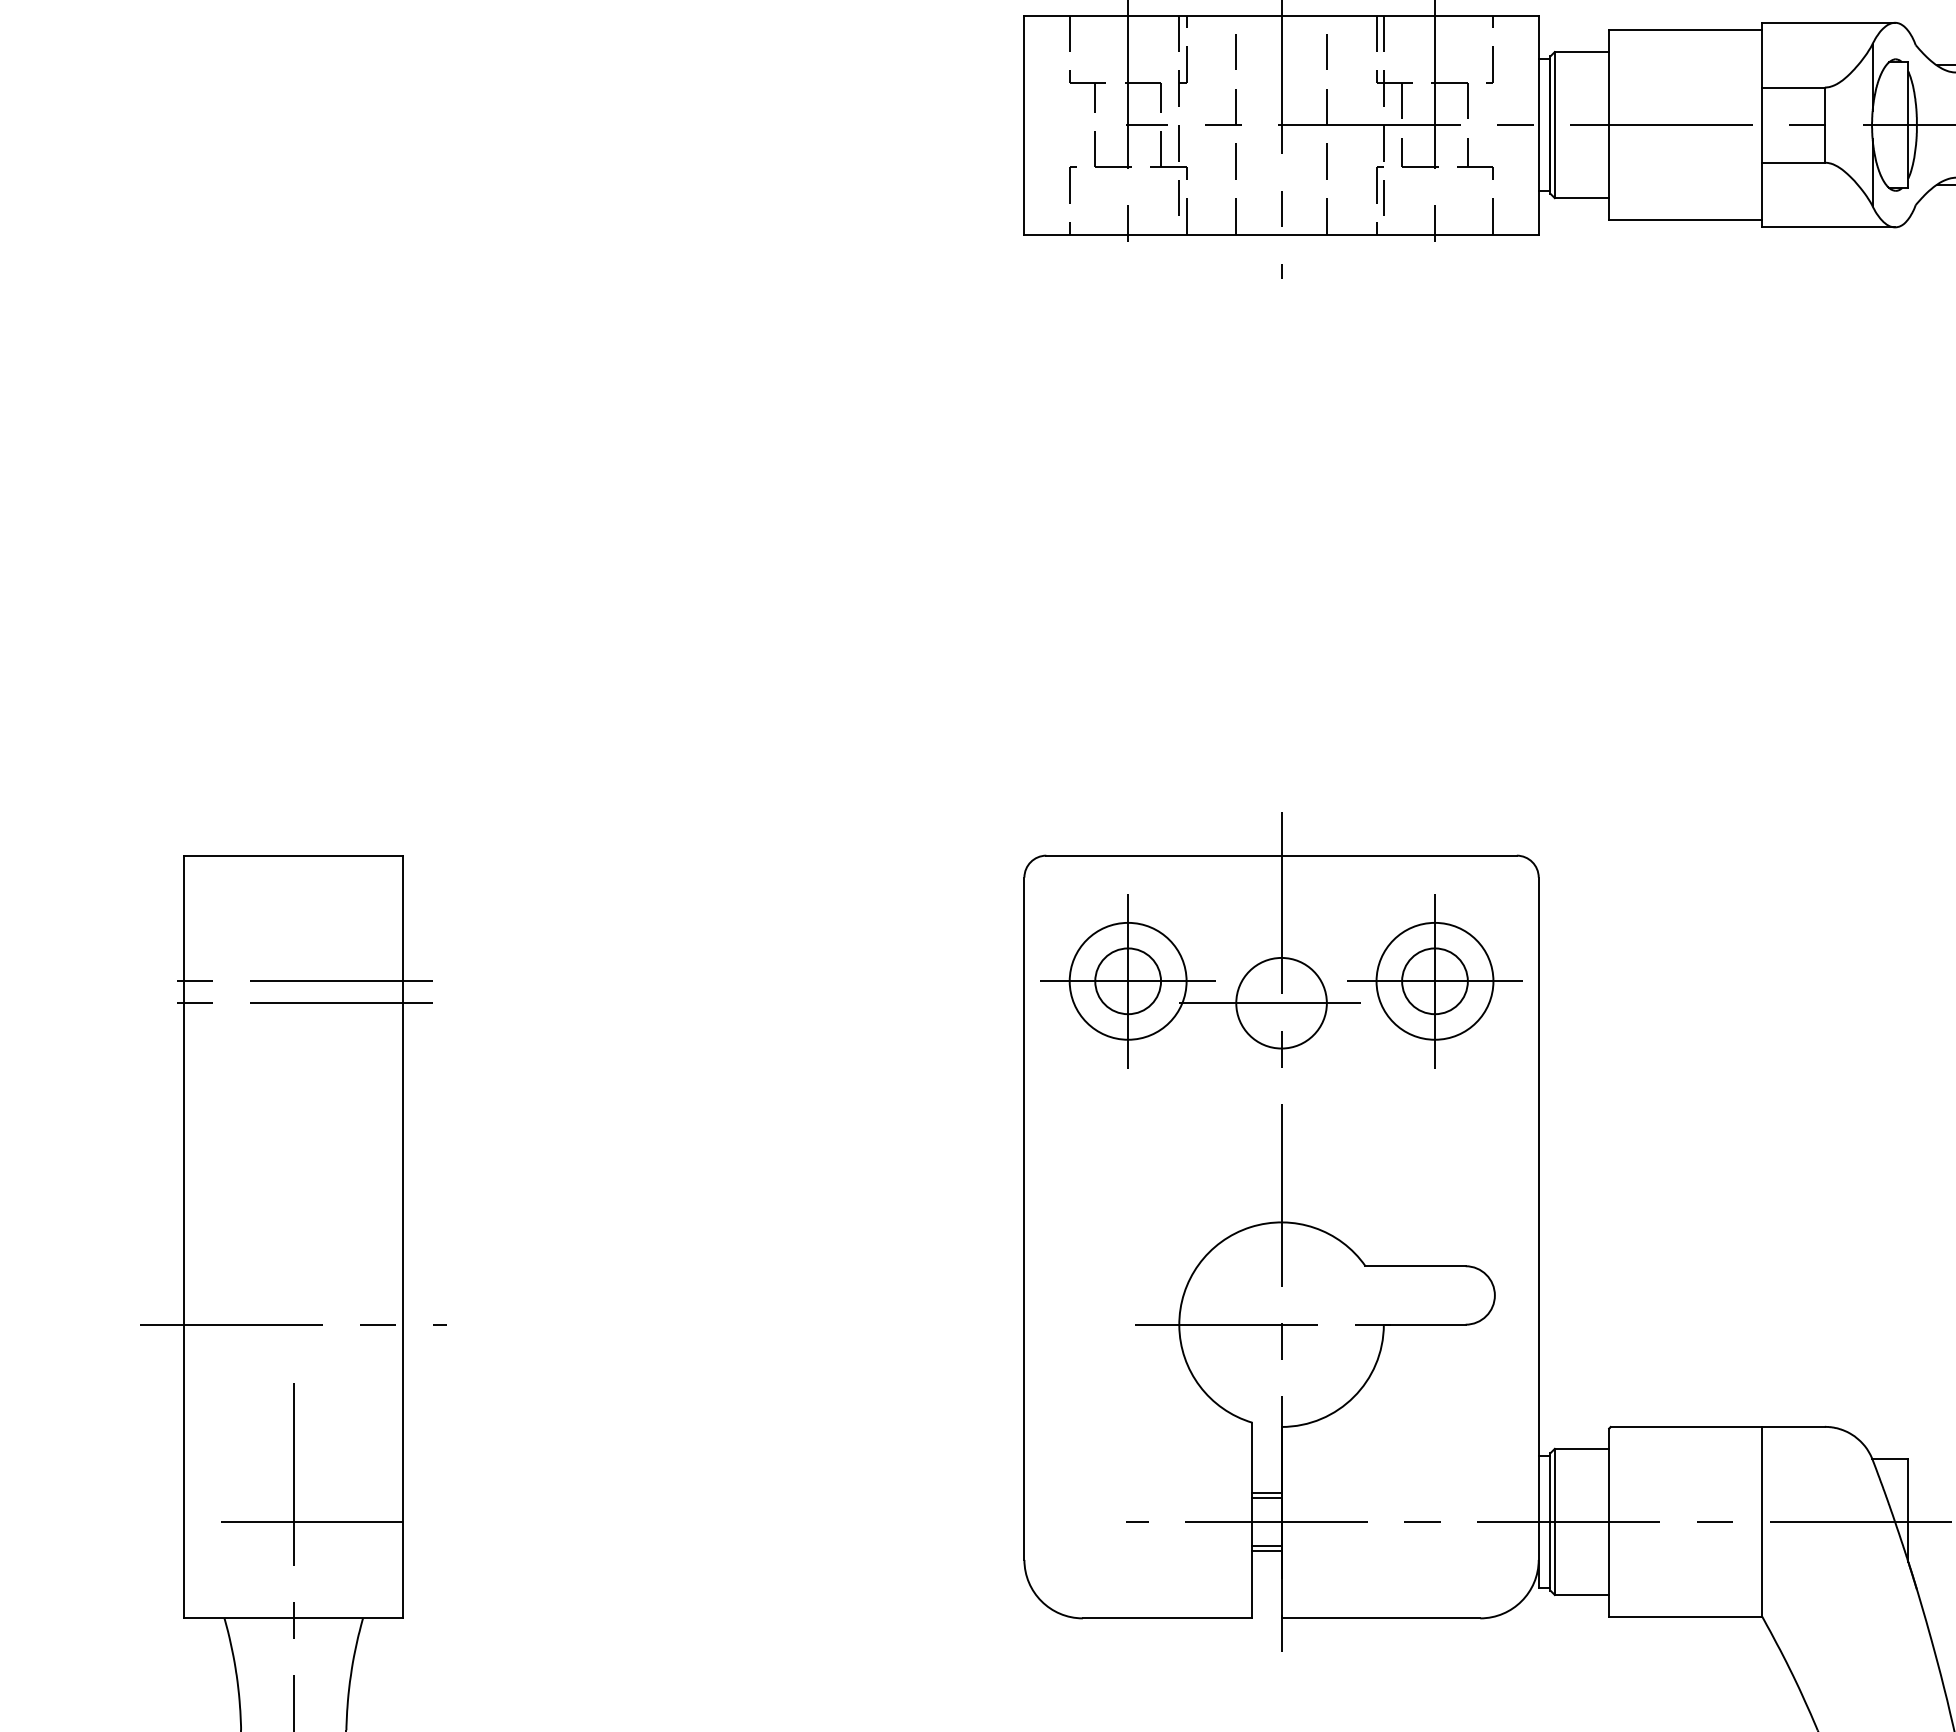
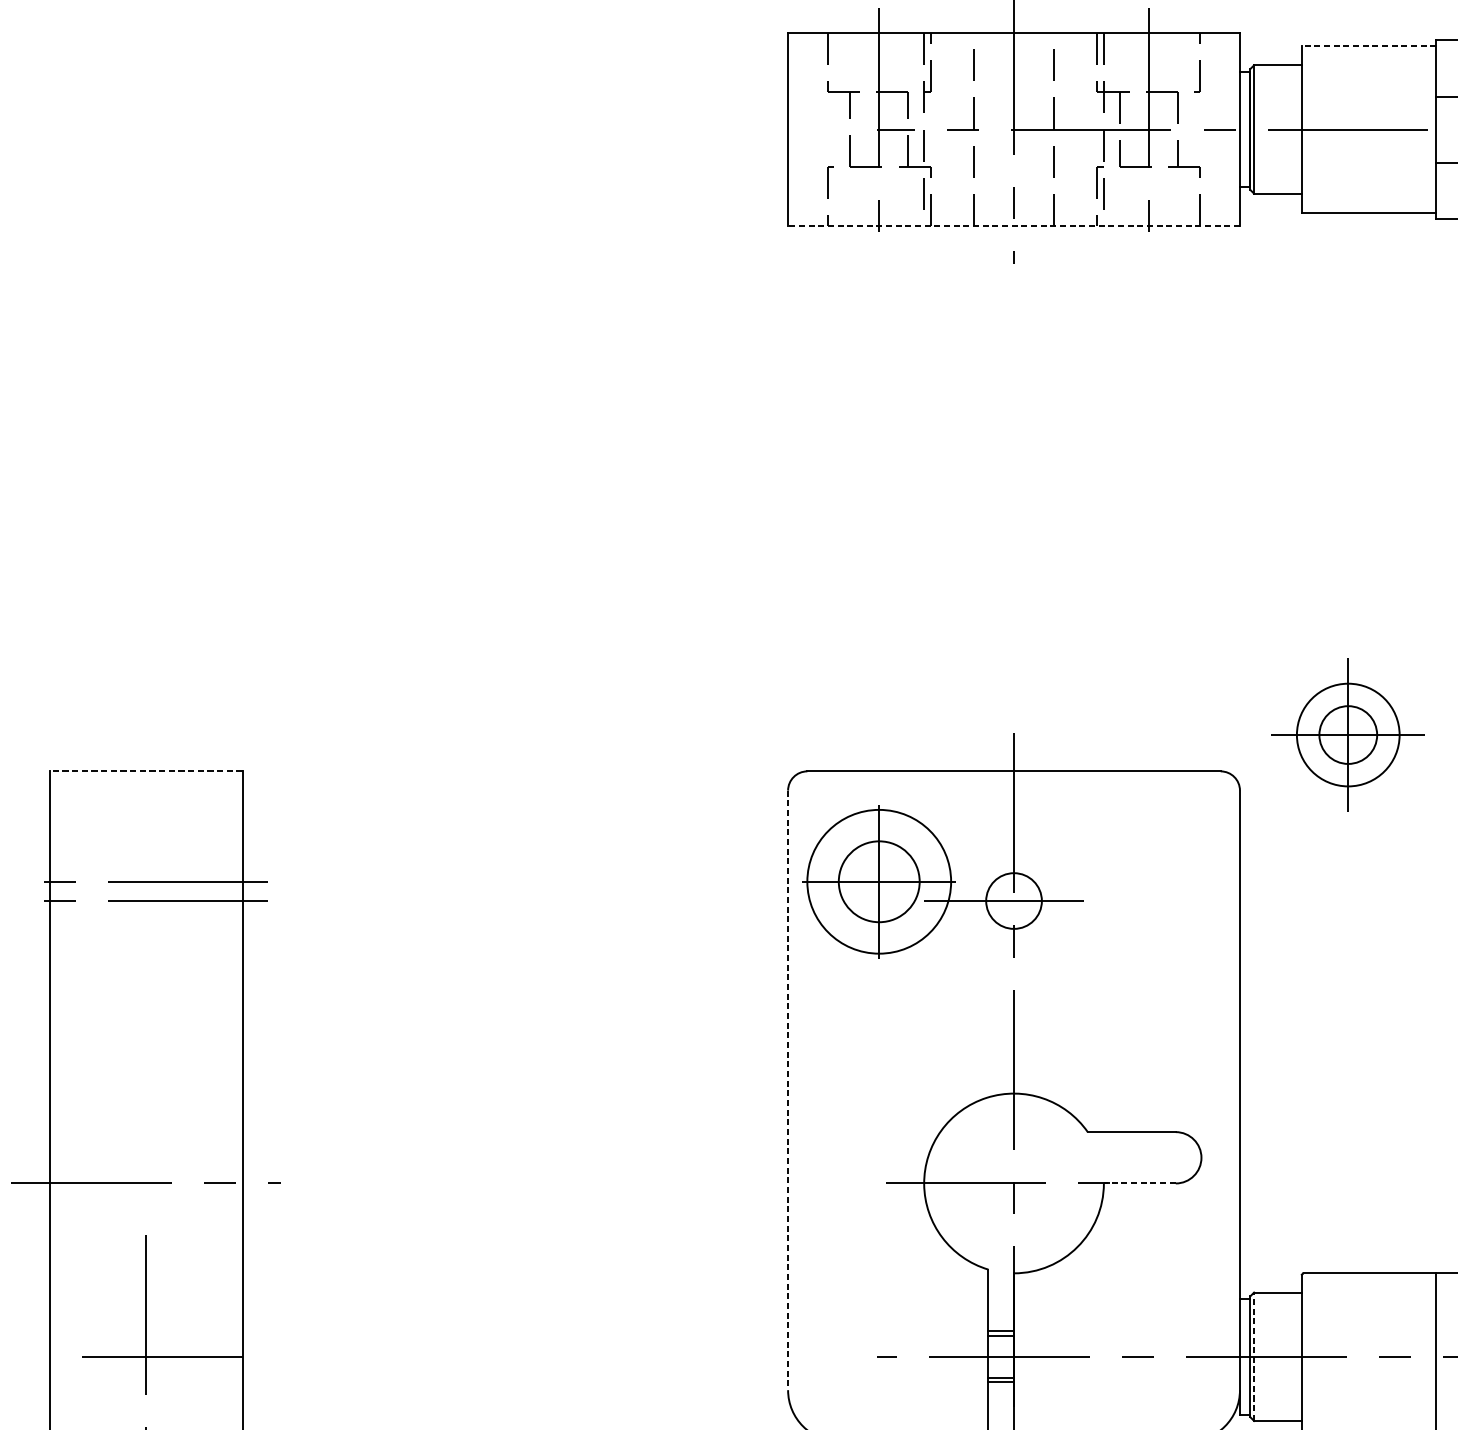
line: (1685, 30) -> (1368, 46), solid -> dashed
line: (1281, 234) -> (1013, 225), solid -> dashed
line: (293, 855) -> (145, 771), solid -> dashed
circle: (1127, 980) -> (878, 881), size x1.4
circle: (1128, 981) -> (879, 881), size x1.4
part: (1434, 981) -> (1347, 735), moved
circle: (1281, 1002) -> (1013, 900), size x0.7
line: (1024, 1219) -> (788, 1091), solid -> dashed
line: (1424, 1324) -> (1139, 1183), solid -> dashed
line: (1554, 1521) -> (1253, 1356), solid -> dashed

